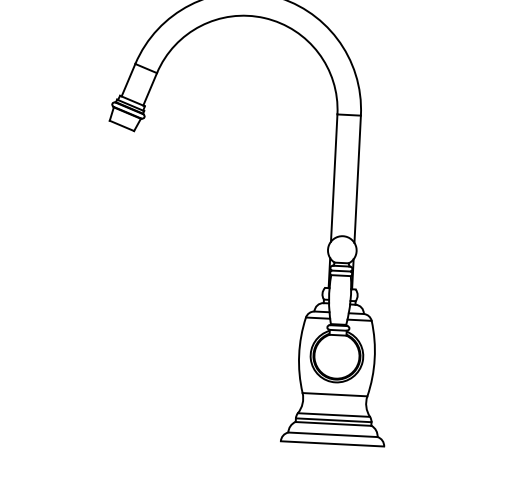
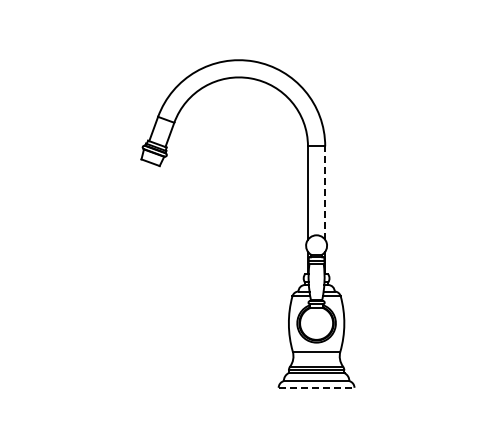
line: (358, 179) -> (325, 193), solid -> dashed
line: (332, 443) -> (316, 387), solid -> dashed

